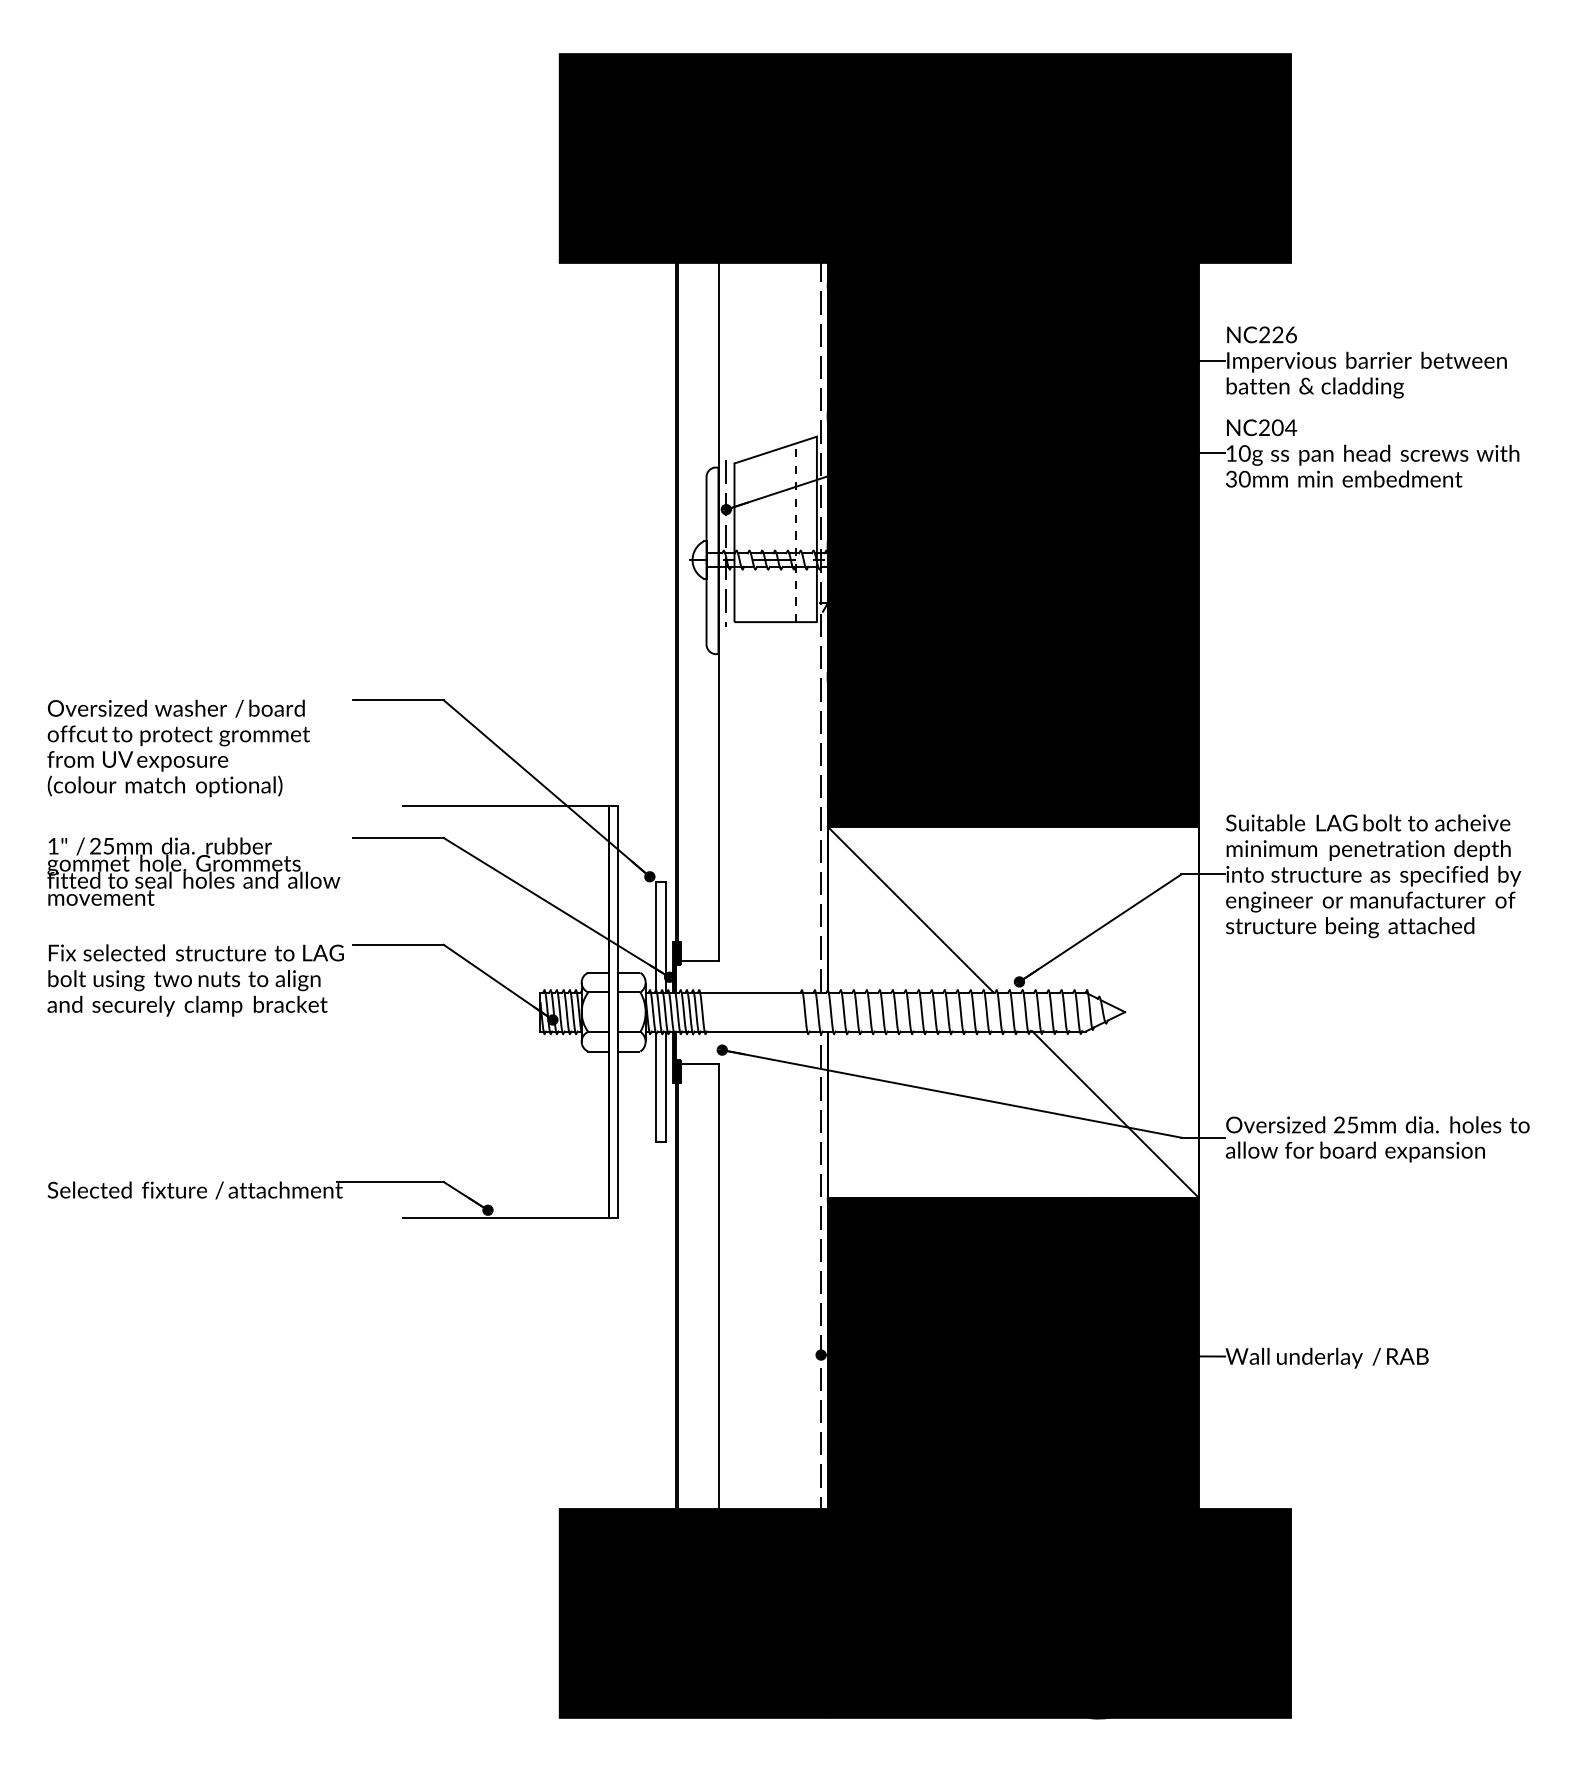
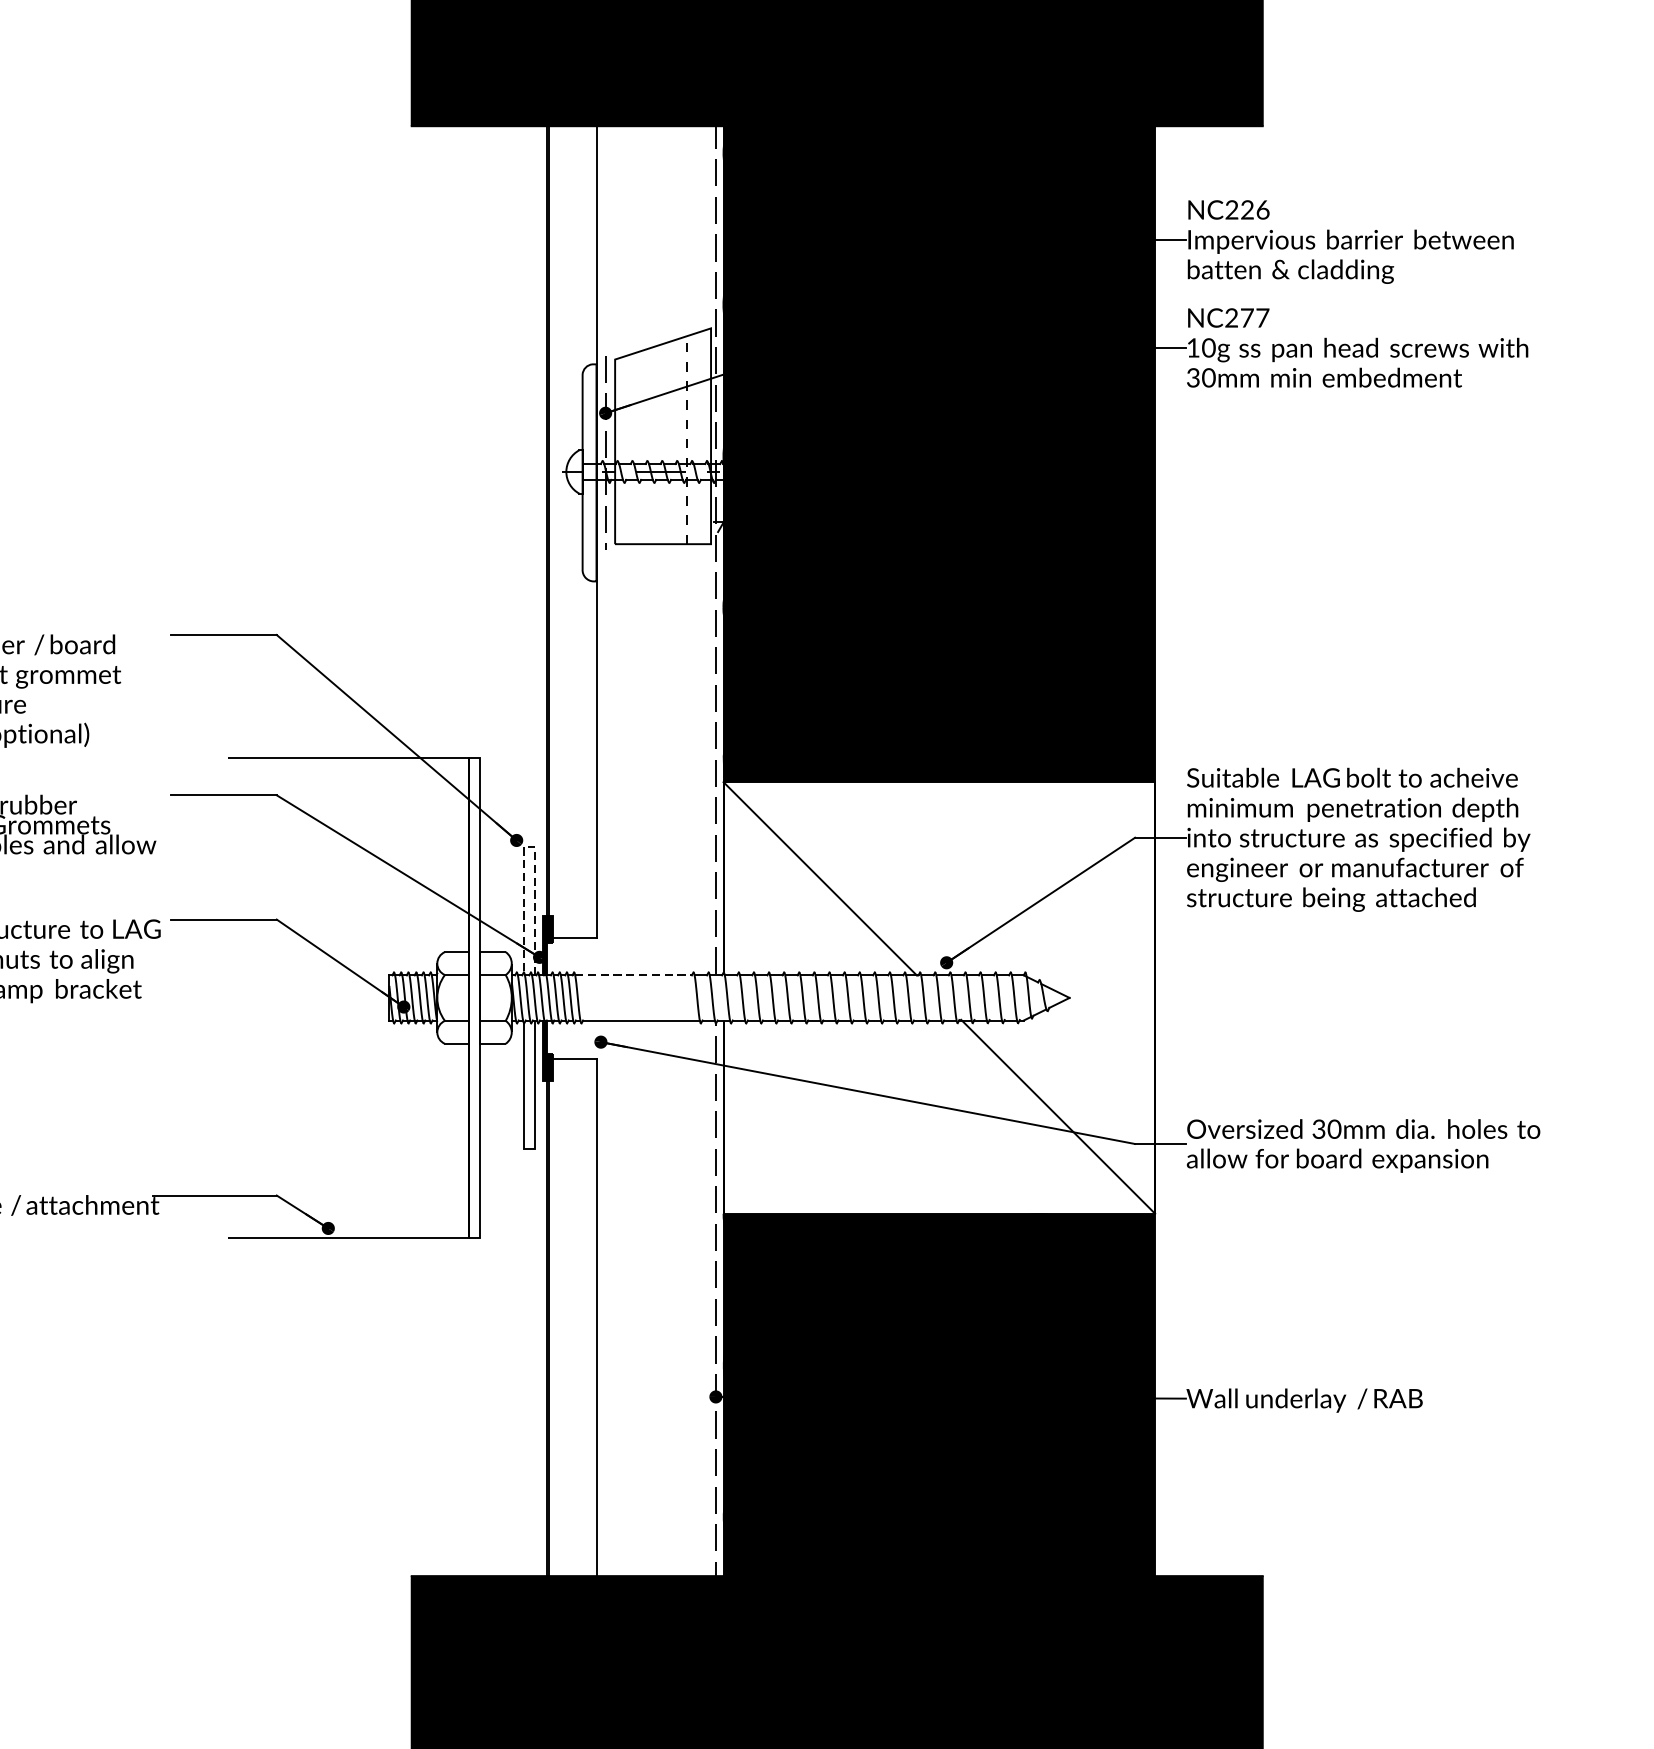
text: (1284, 427) -> (1255, 317), NC204 -> NC277
line: (661, 882) -> (530, 847), solid -> dashed
line: (750, 992) -> (633, 975), solid -> dashed
text: (1346, 1124) -> (1327, 1128), 25mm -> 30mm

